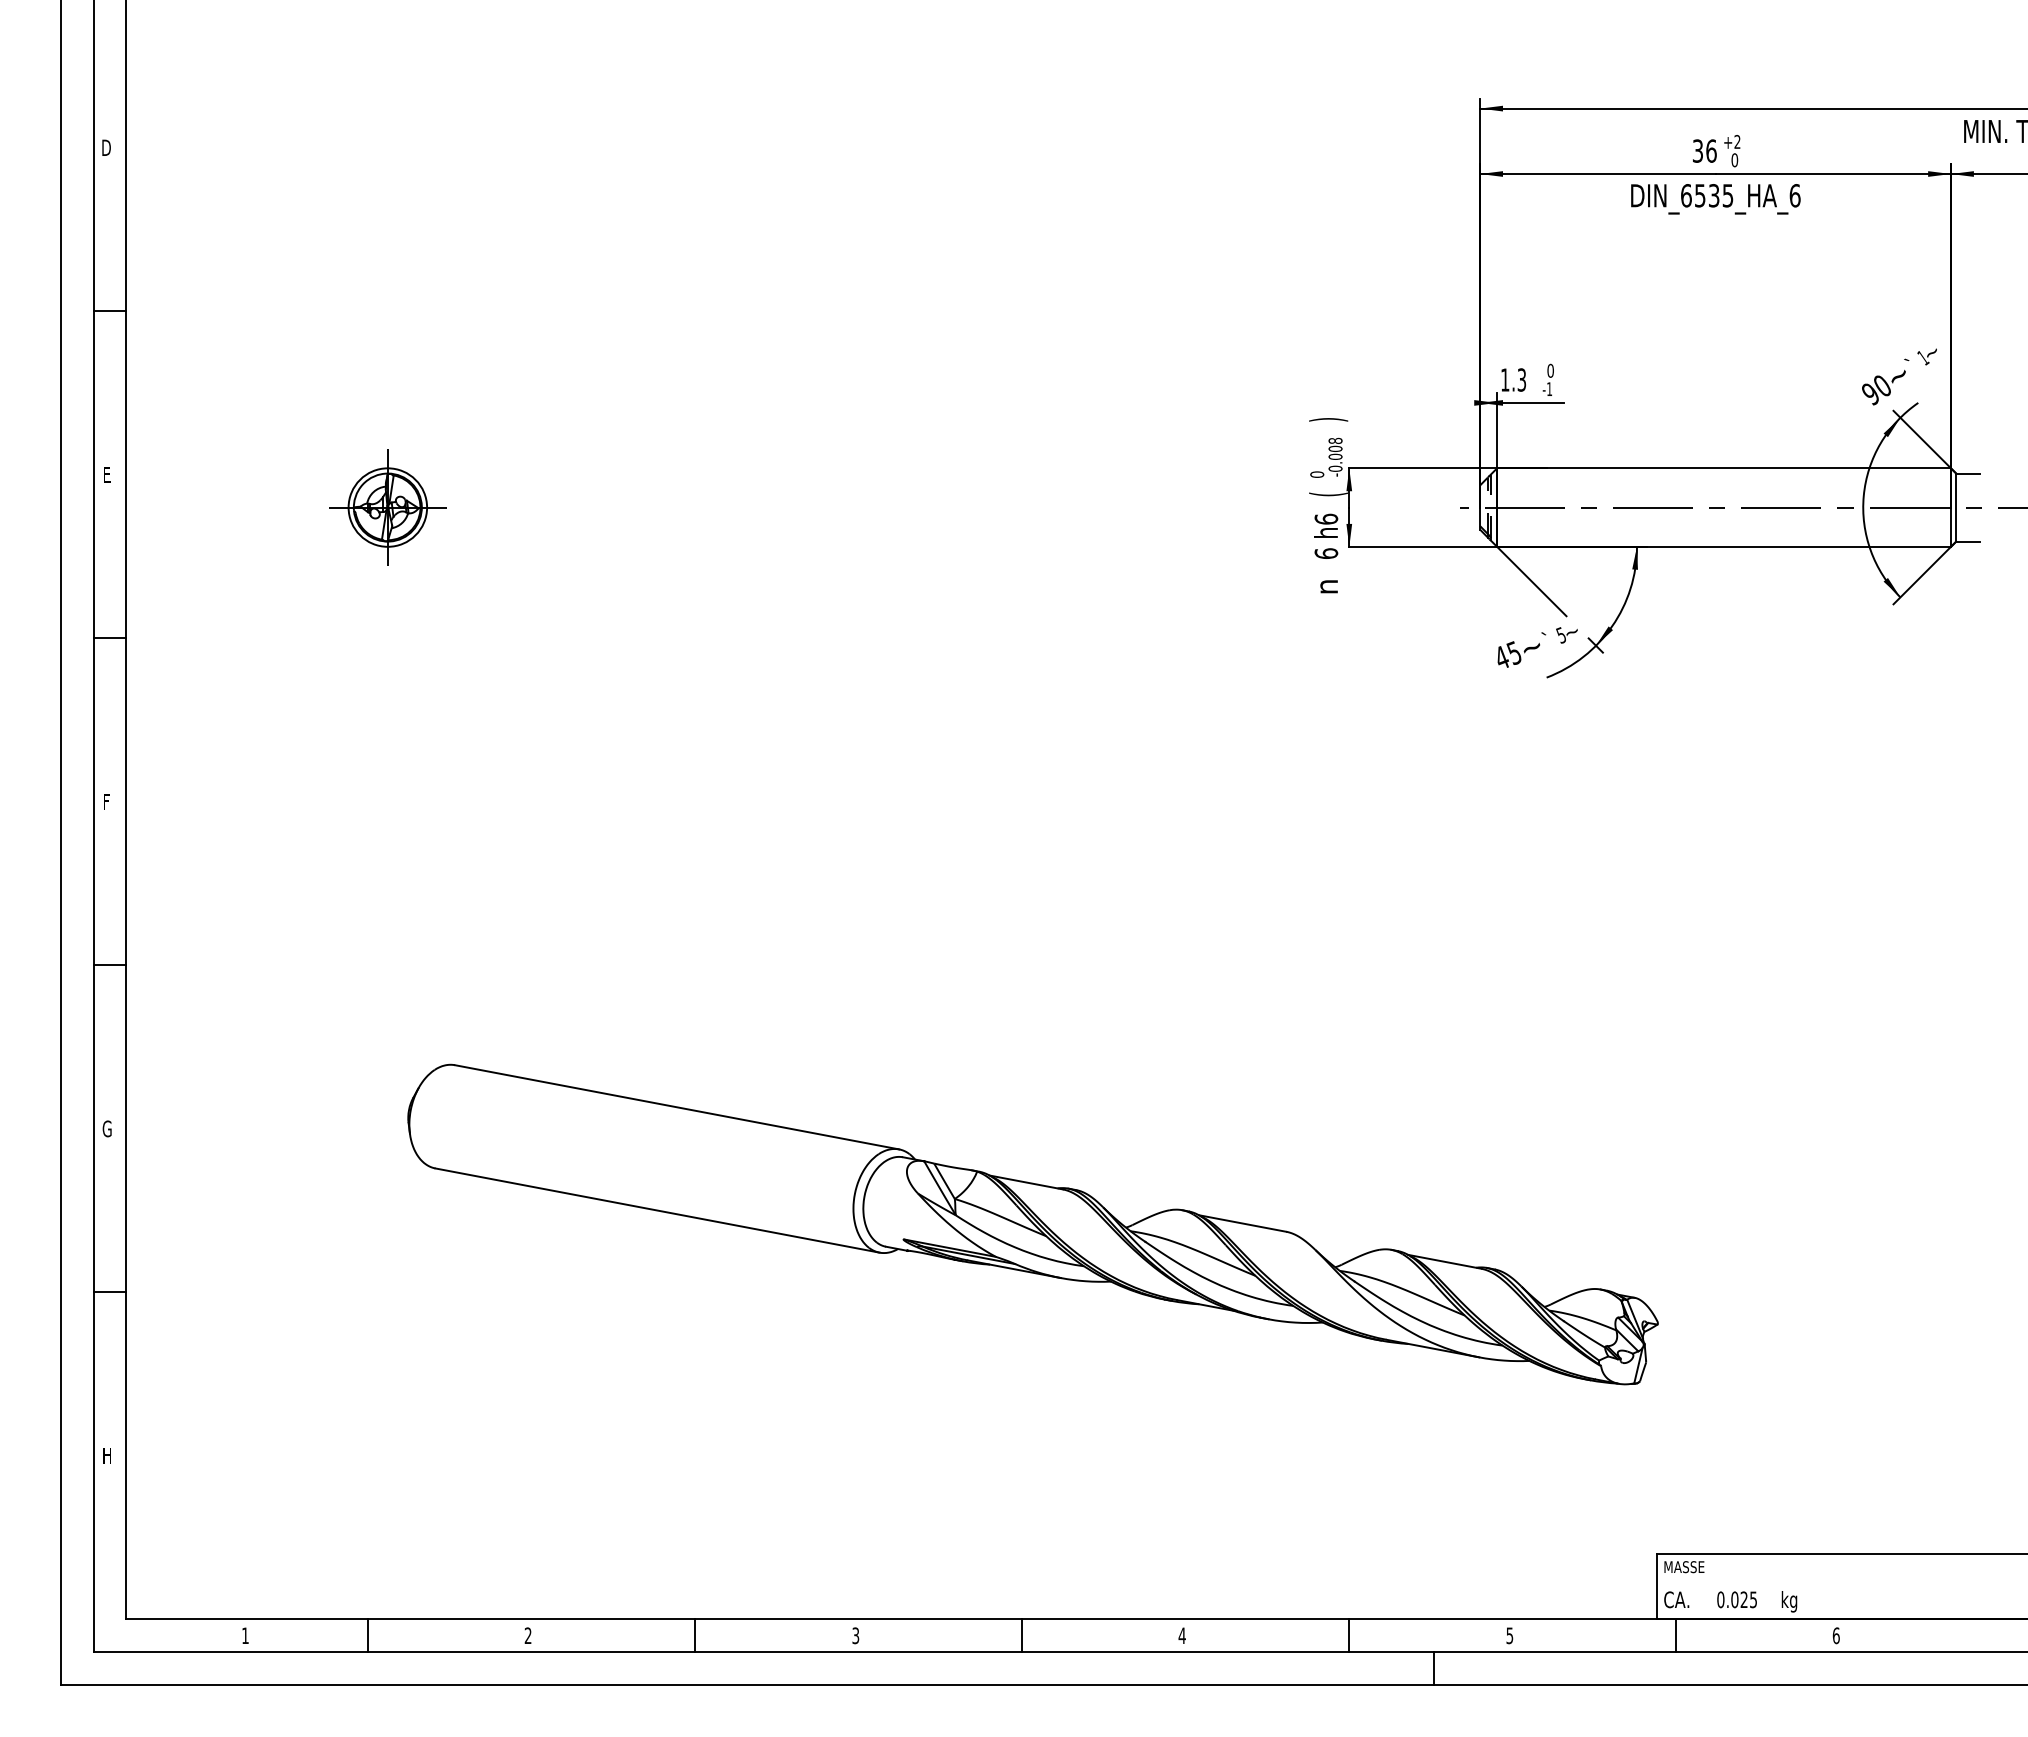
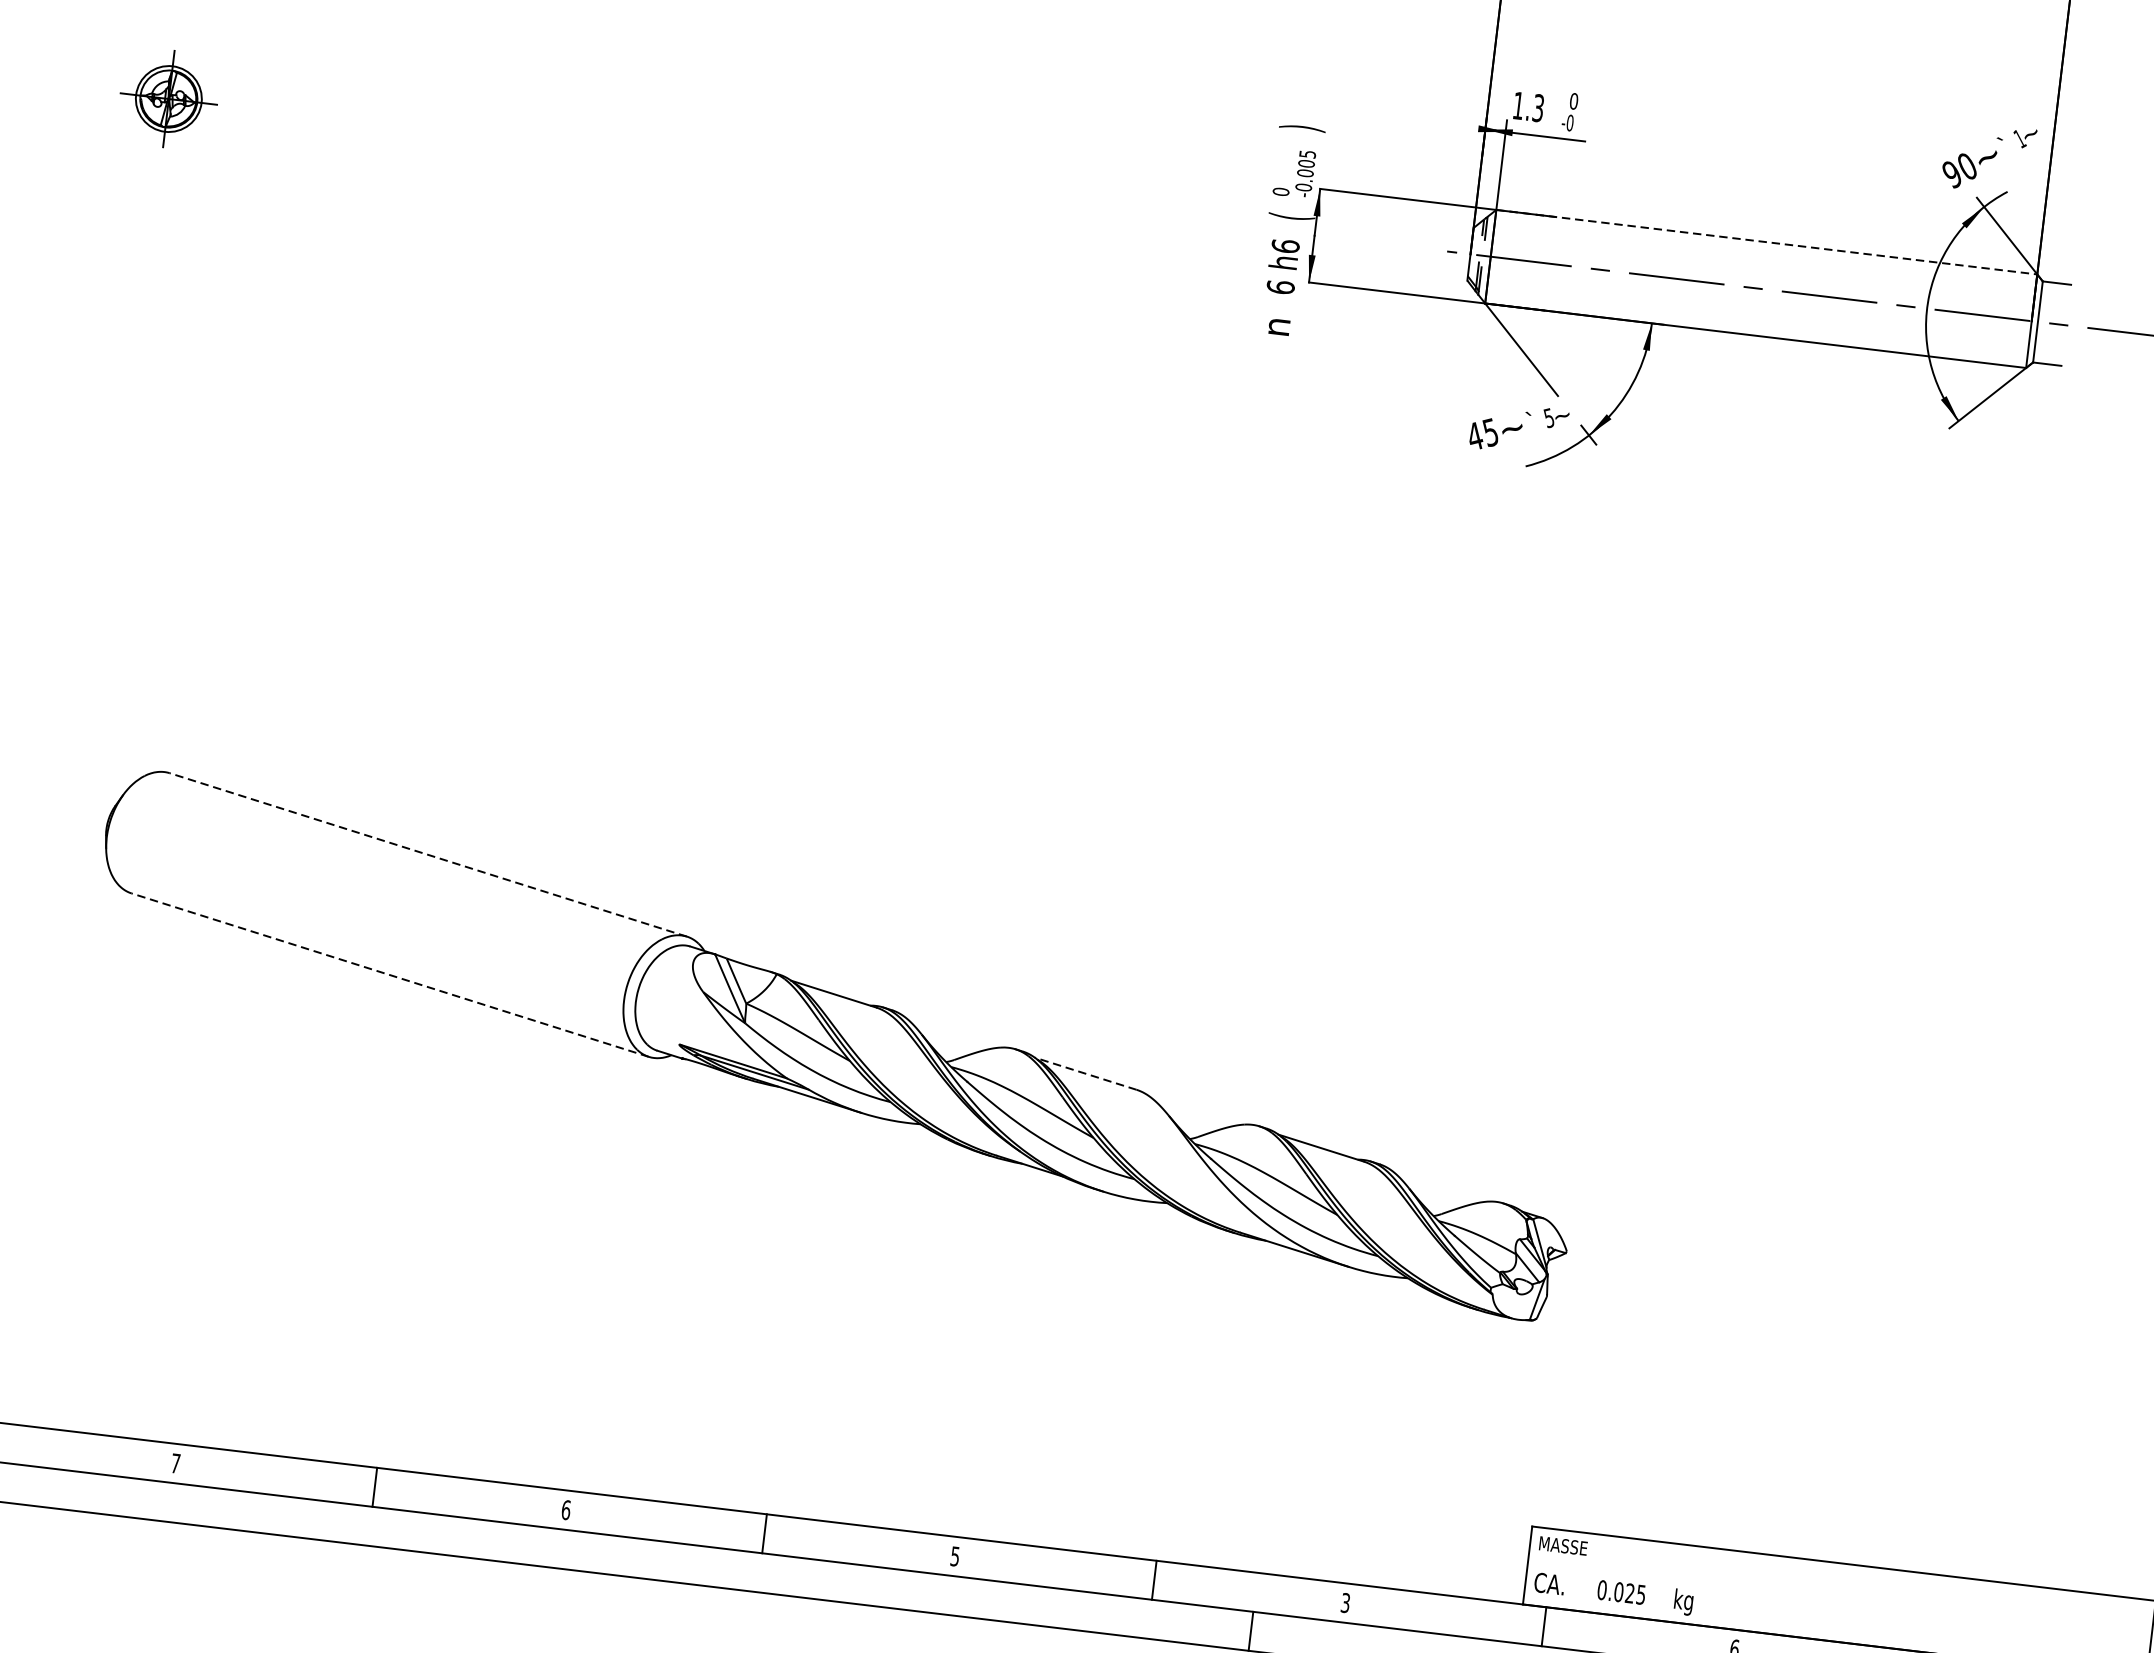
text: (1549, 389) -> (1569, 123), -1 -> -0
text: (1335, 440) -> (1307, 153), -0.008 -> -0.005
line: (1724, 468) -> (1767, 242), solid -> dashed
part: (387, 507) -> (168, 98), size x0.7
line: (677, 1107) -> (428, 855), solid -> dashed
line: (657, 1210) -> (390, 975), solid -> dashed
line: (1242, 1223) -> (1085, 1073), solid -> dashed
text: (527, 1635) -> (174, 1463), 2 -> 7
text: (855, 1635) -> (565, 1509), 3 -> 6
text: (1181, 1635) -> (954, 1556), 4 -> 5
text: (1509, 1635) -> (1345, 1602), 5 -> 3

